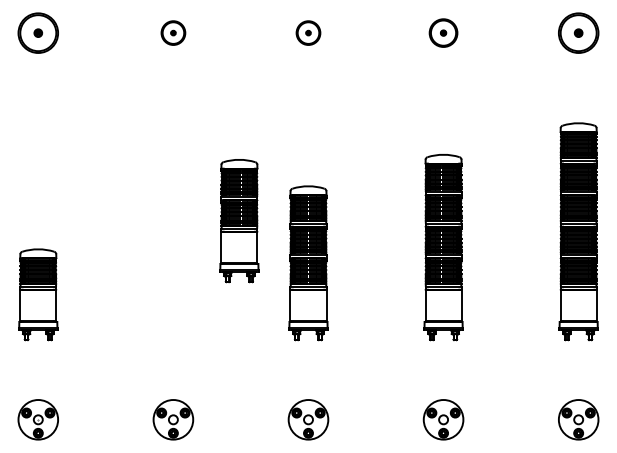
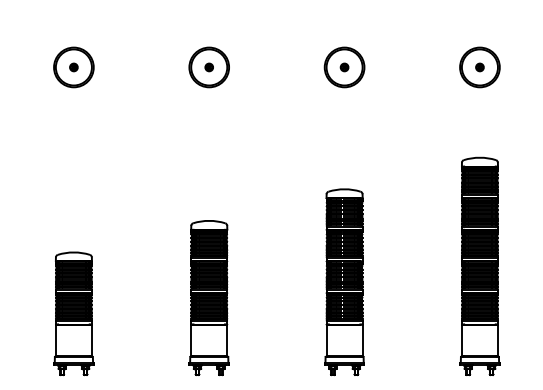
part: (173, 32) -> (74, 66), size x1.67
part: (308, 32) -> (209, 66), size x1.67
part: (443, 32) -> (344, 66), size x1.43
part: (239, 221) -> (74, 314), moved

